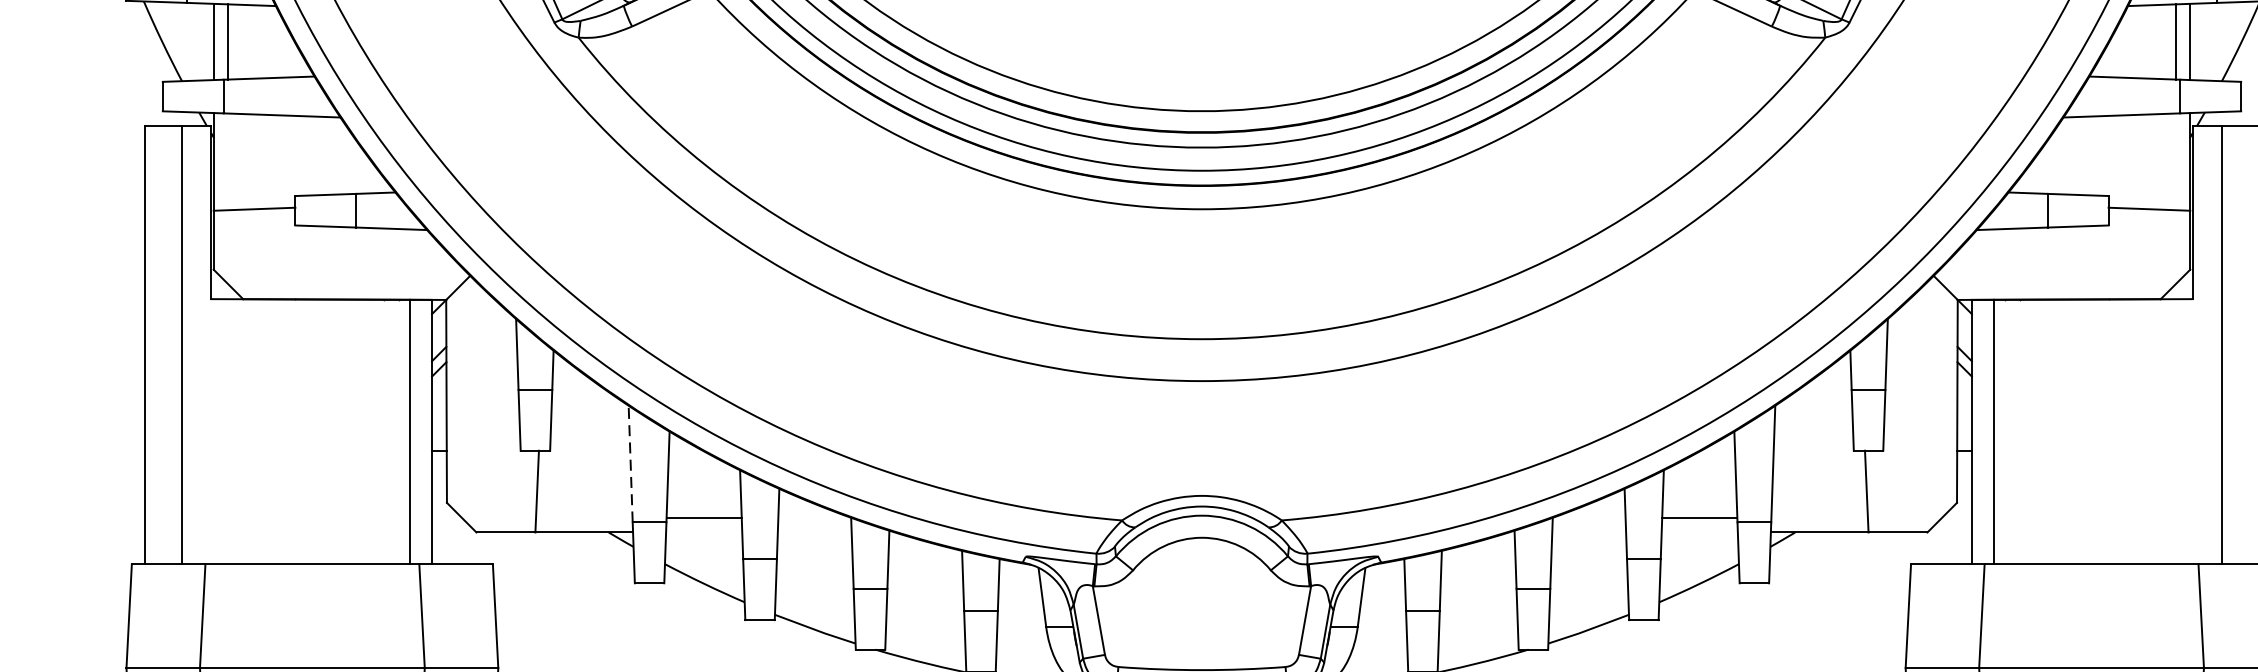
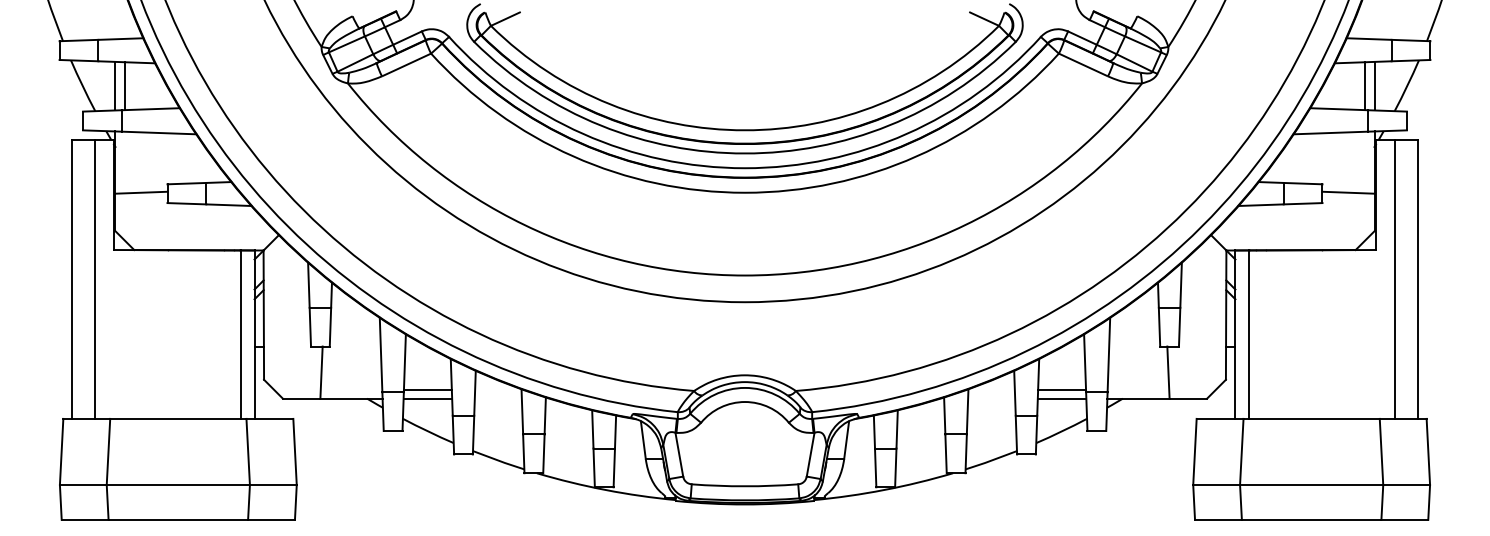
line: (631, 463) -> (381, 354), dashed -> solid
line: (703, 532) -> (427, 398), added
line: (1698, 532) -> (1061, 398), added

